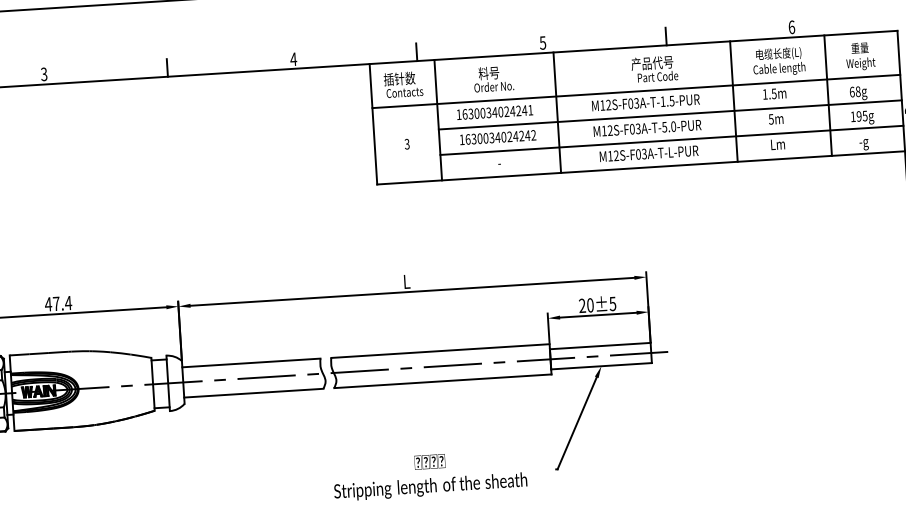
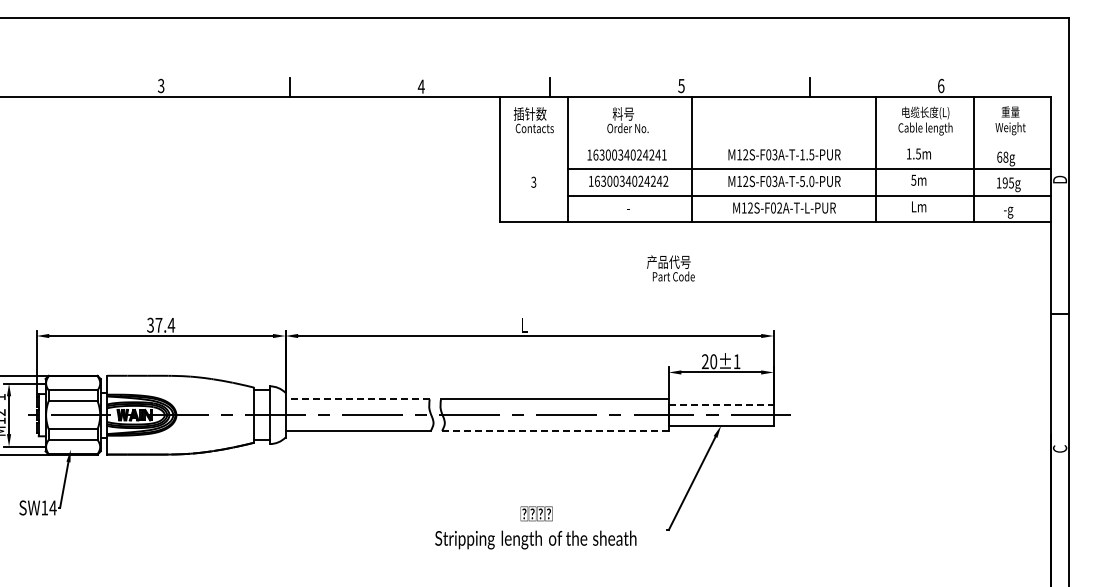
text: (654, 69) -> (670, 268), moved
line: (636, 91) -> (775, 142), removed
text: (644, 154) -> (779, 208), M12S-F03A-T-L-PUR -> M12S-F02A-T-L-PUR
text: (48, 303) -> (150, 324), 47.4 -> 37.4
text: (612, 303) -> (736, 361), 20±5 -> 20±1
line: (600, 345) -> (721, 404), solid -> dashed
line: (251, 363) -> (357, 399), solid -> dashed
line: (442, 380) -> (555, 430), solid -> dashed

